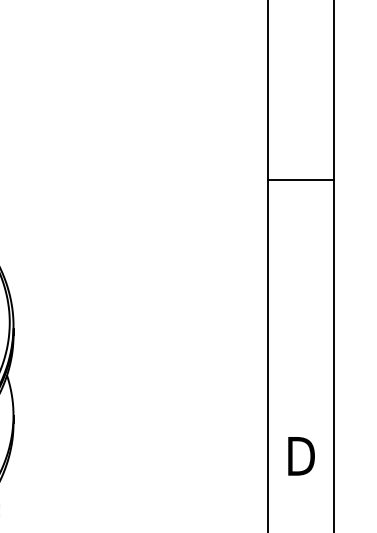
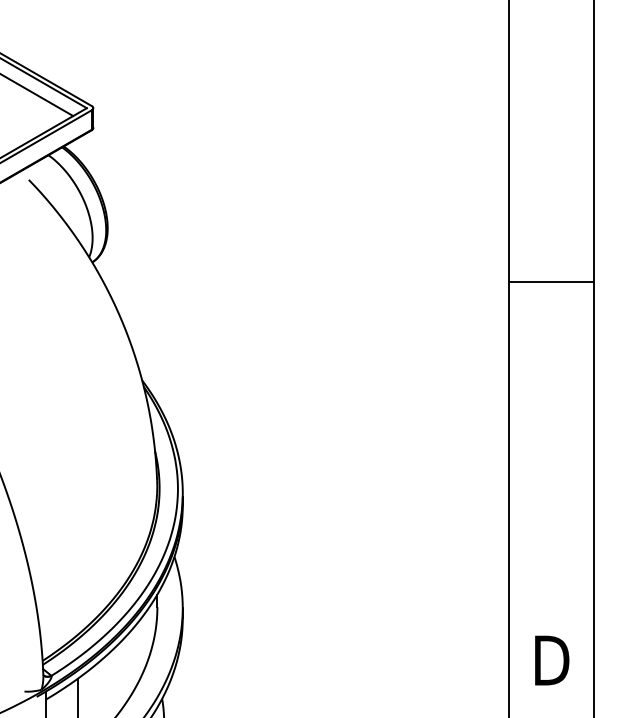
line: (301, 180) -> (551, 282), moved

